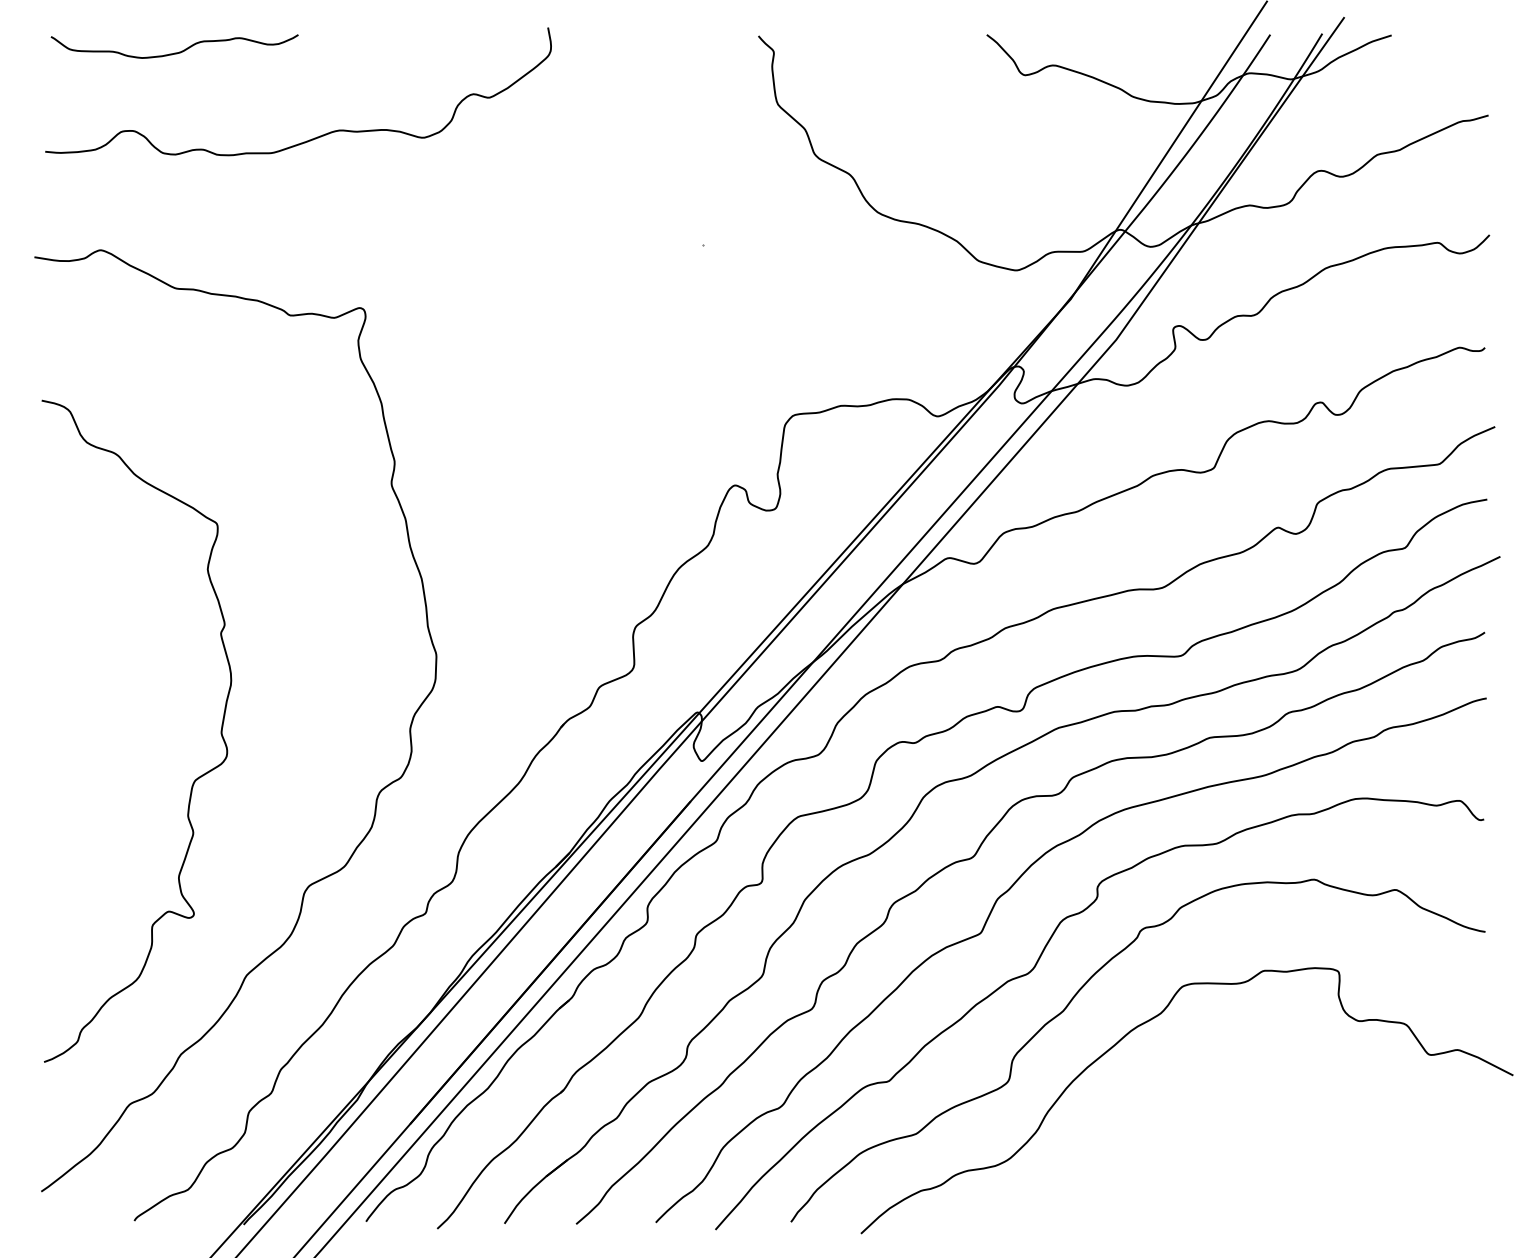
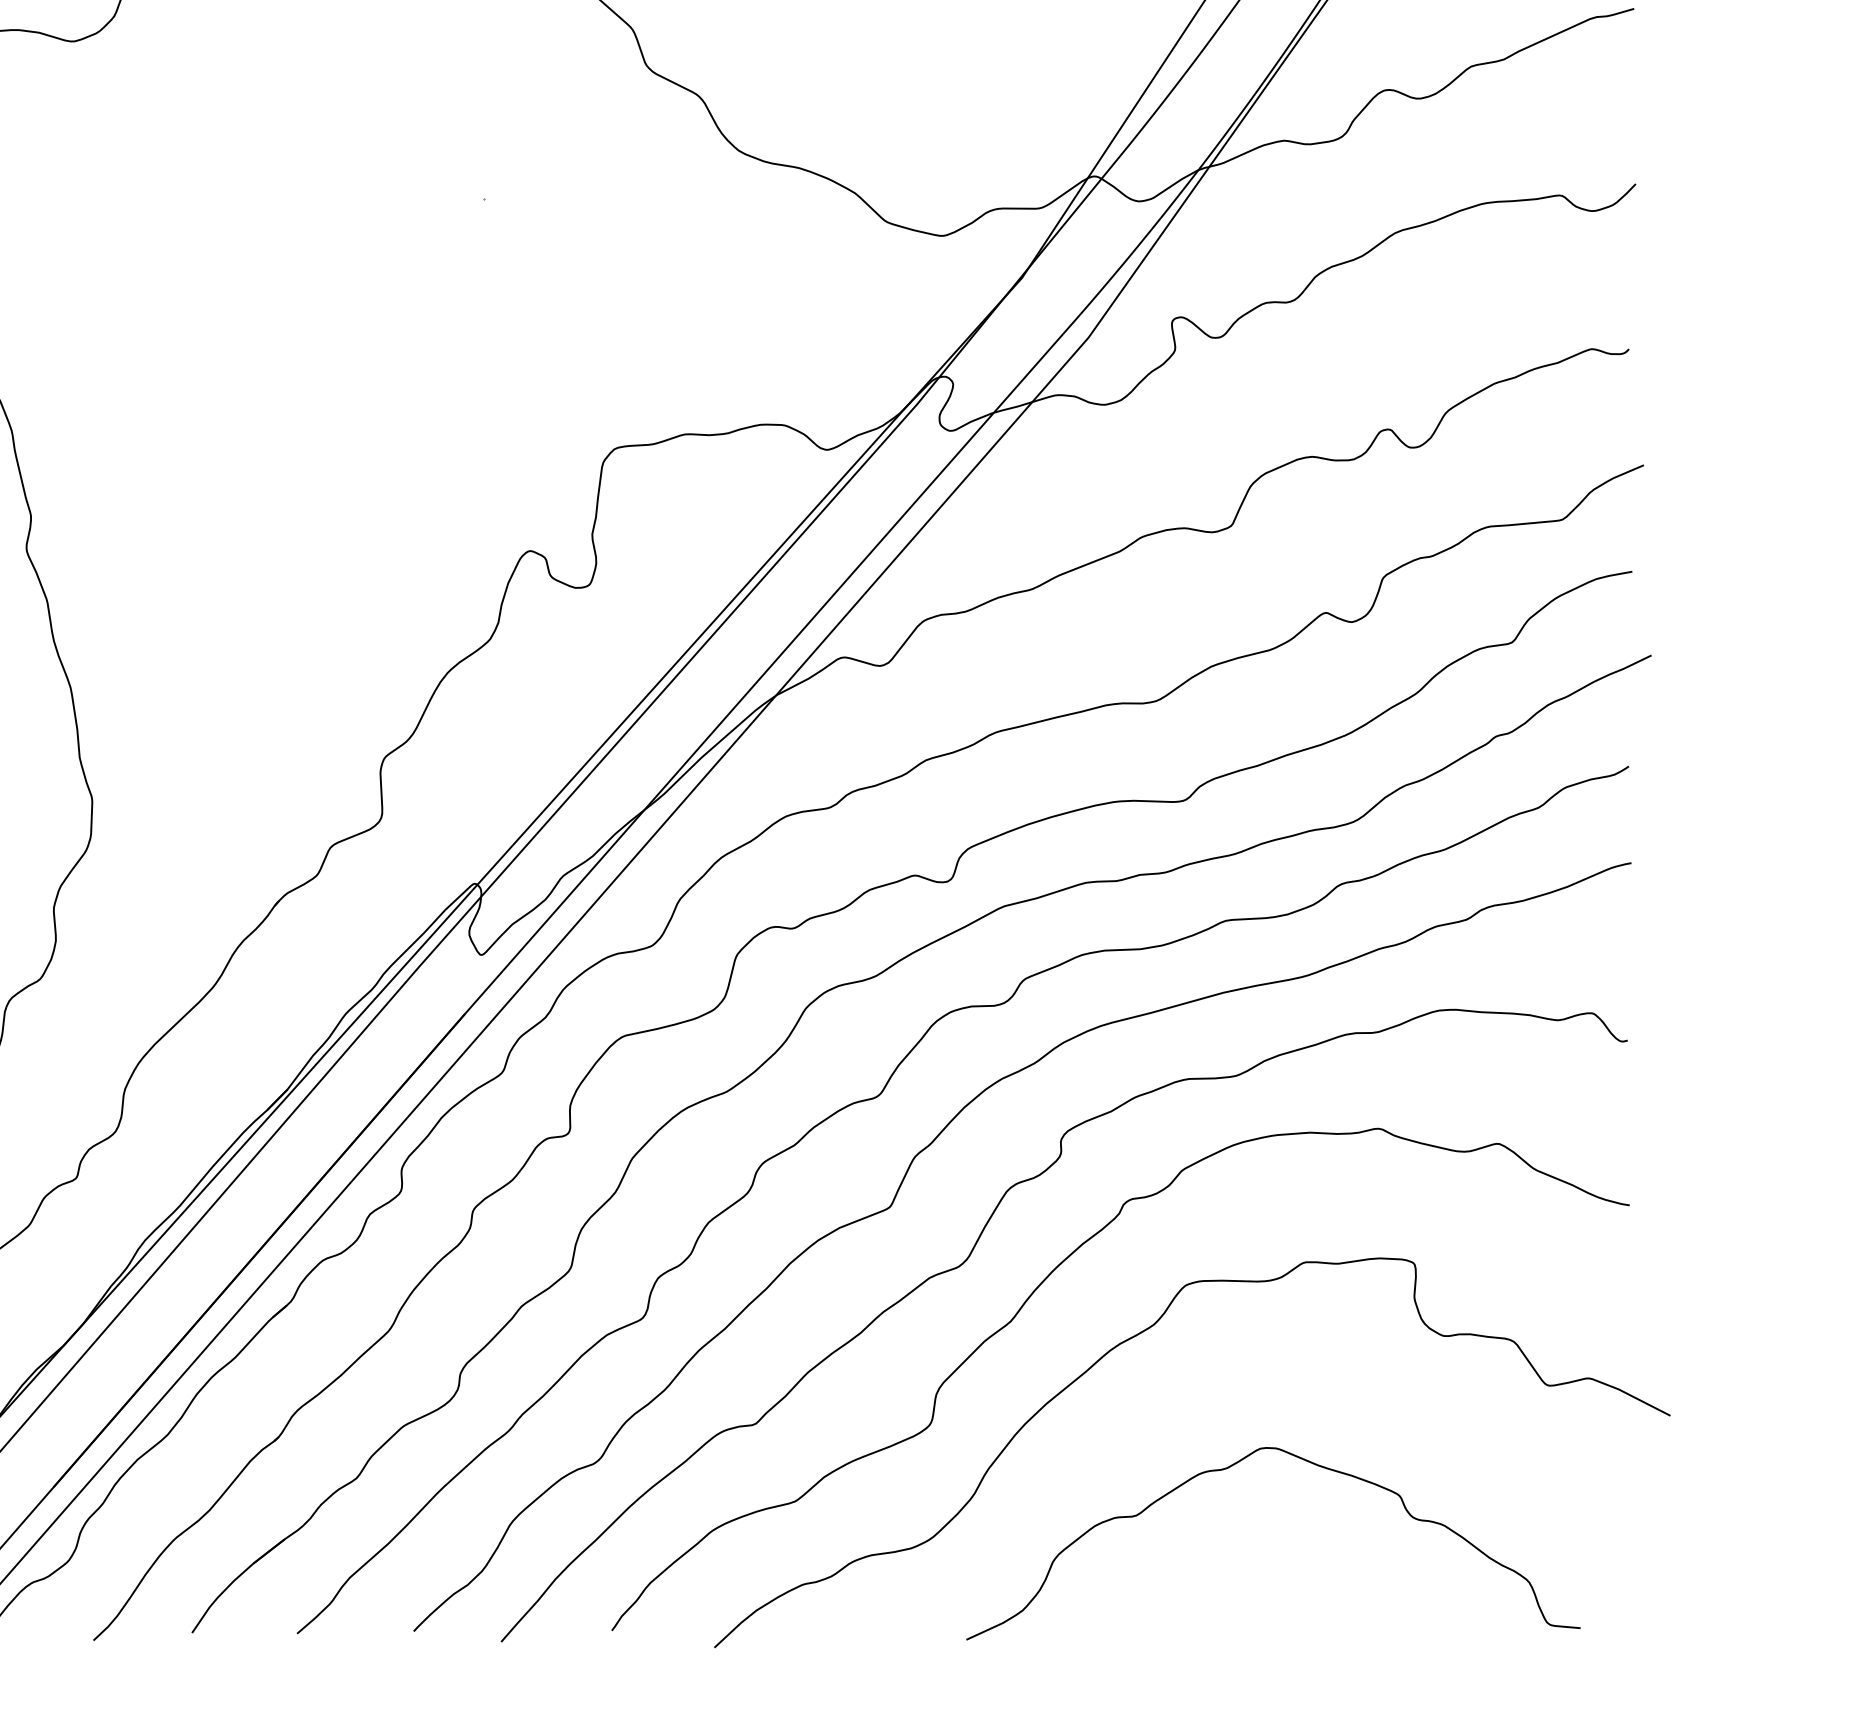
curve: (1214, 1110) -> (1232, 1467), added

